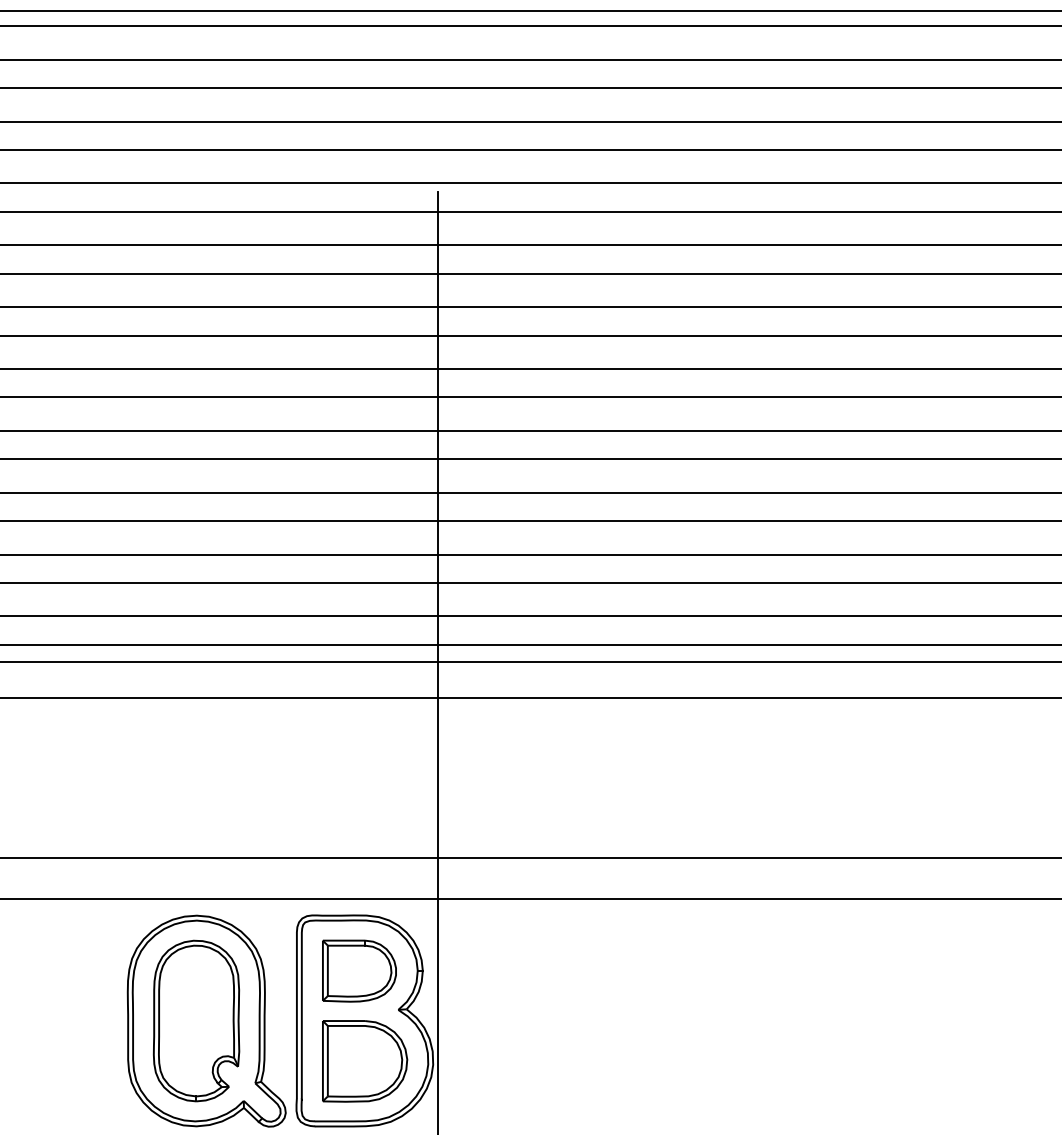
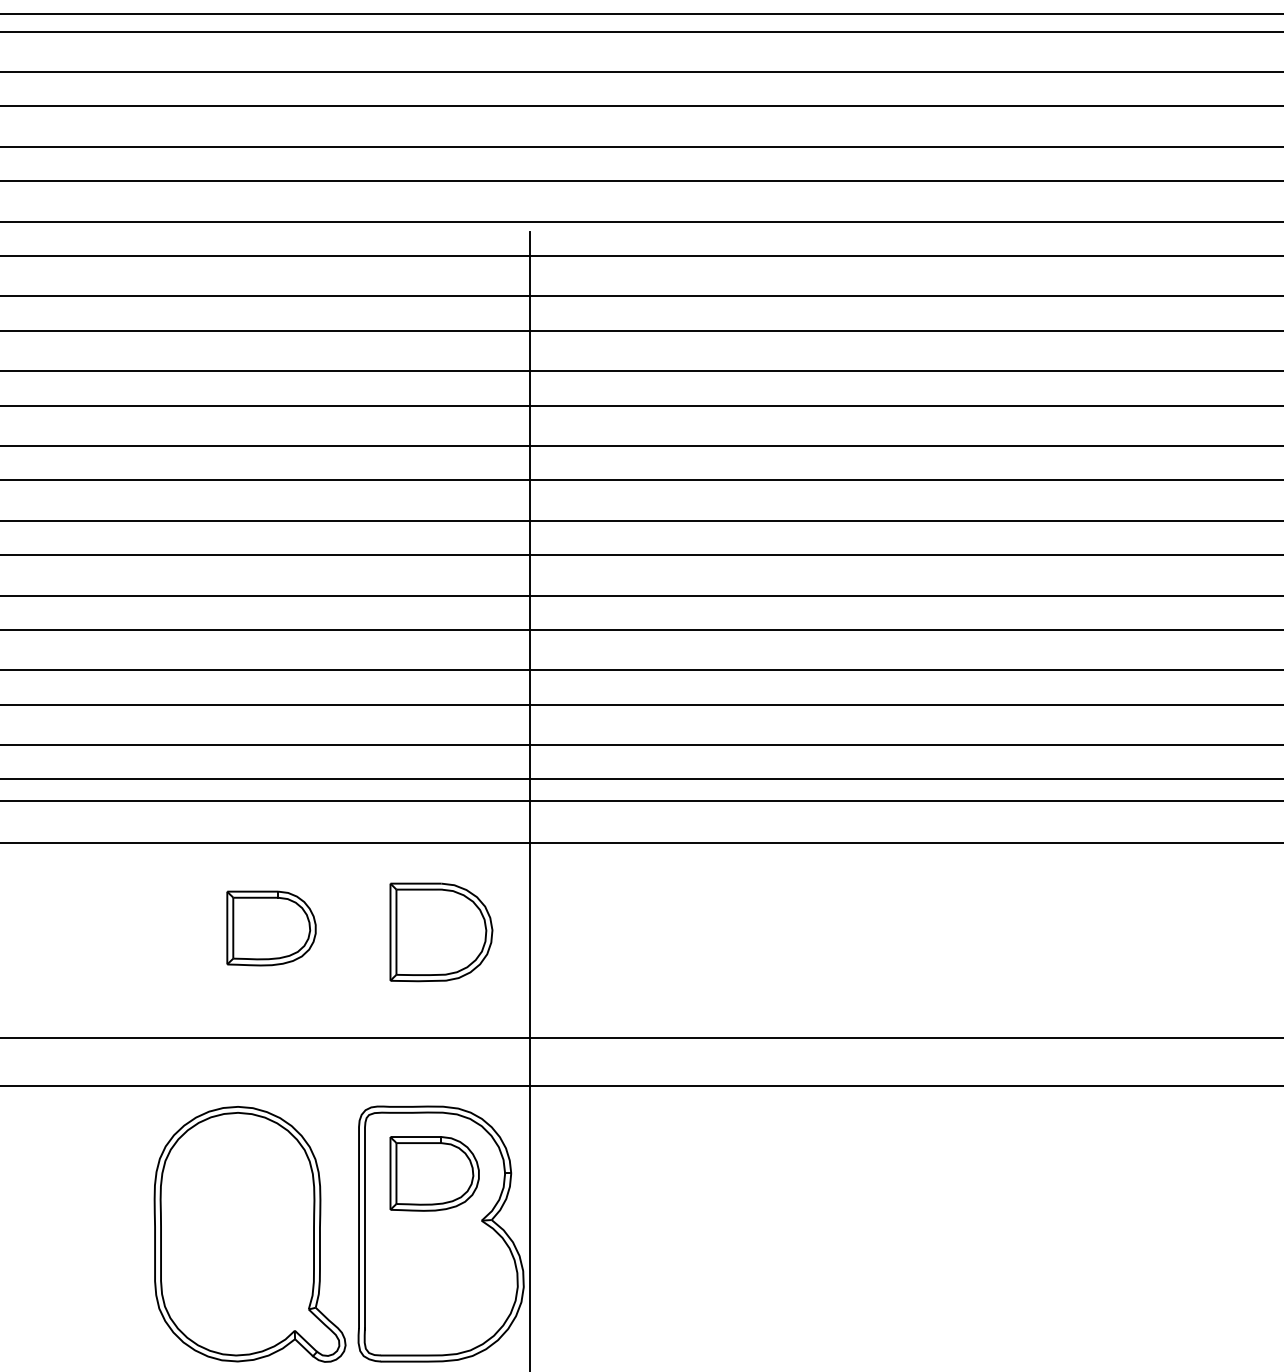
part: (224, 767) -> (271, 927), added
part: (196, 1020) -> (237, 1233), removed
part: (365, 1061) -> (441, 932), moved

